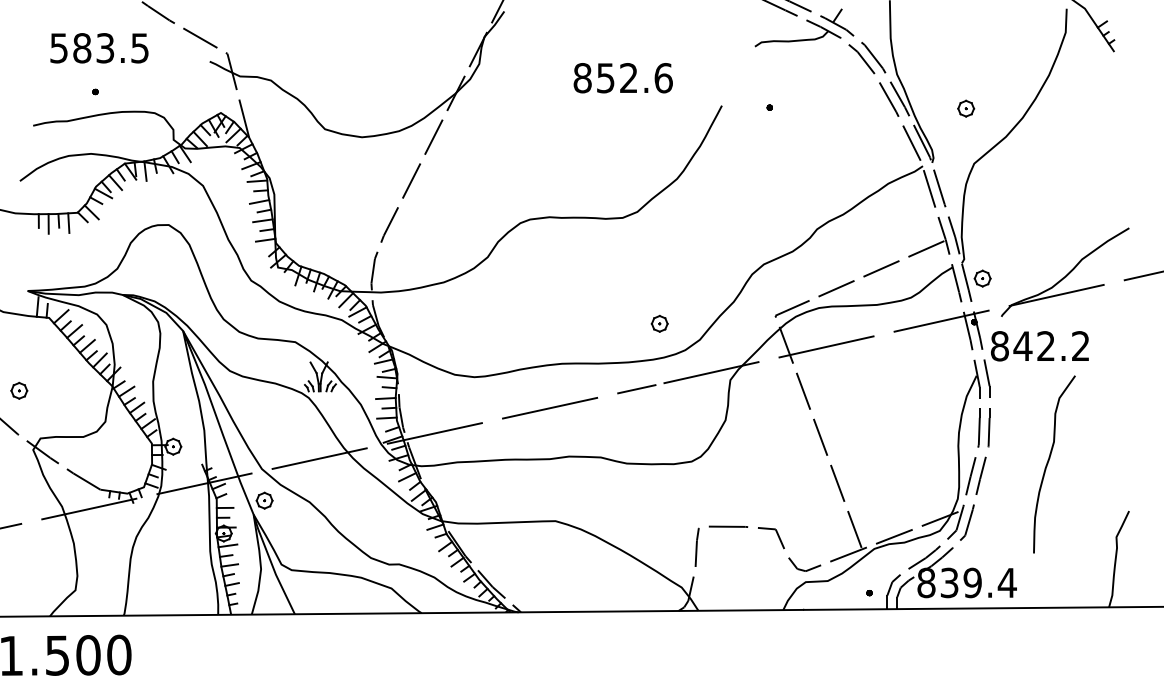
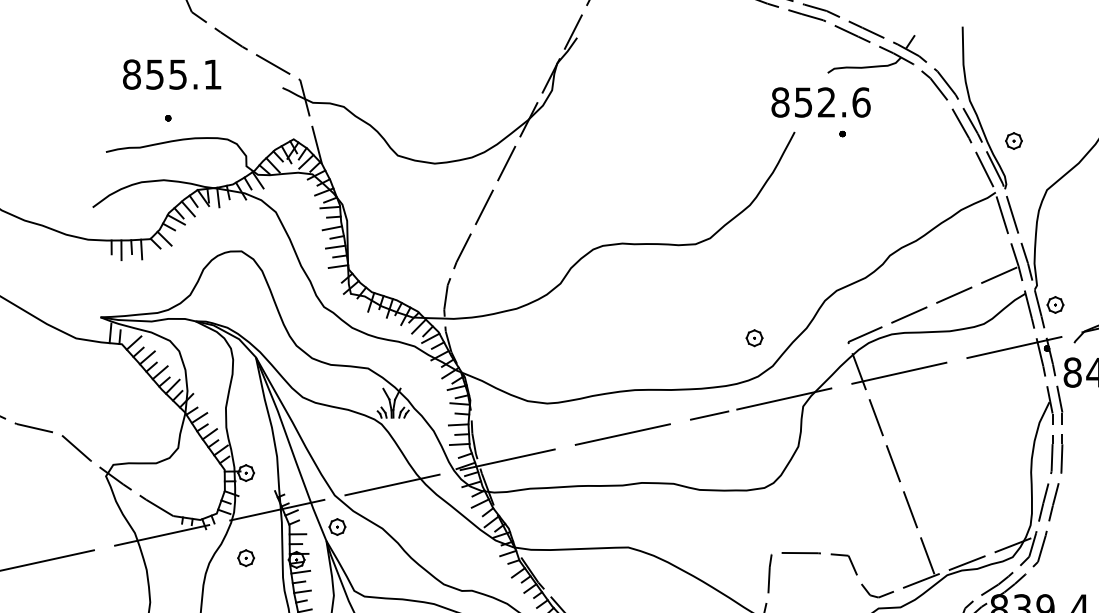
text: (99, 48) -> (172, 74), 583.5 -> 855.1
text: (622, 78) -> (820, 102), moved
part: (966, 108) -> (1014, 140), moved
part: (659, 323) -> (754, 337), moved
part: (19, 390) -> (246, 557), moved

